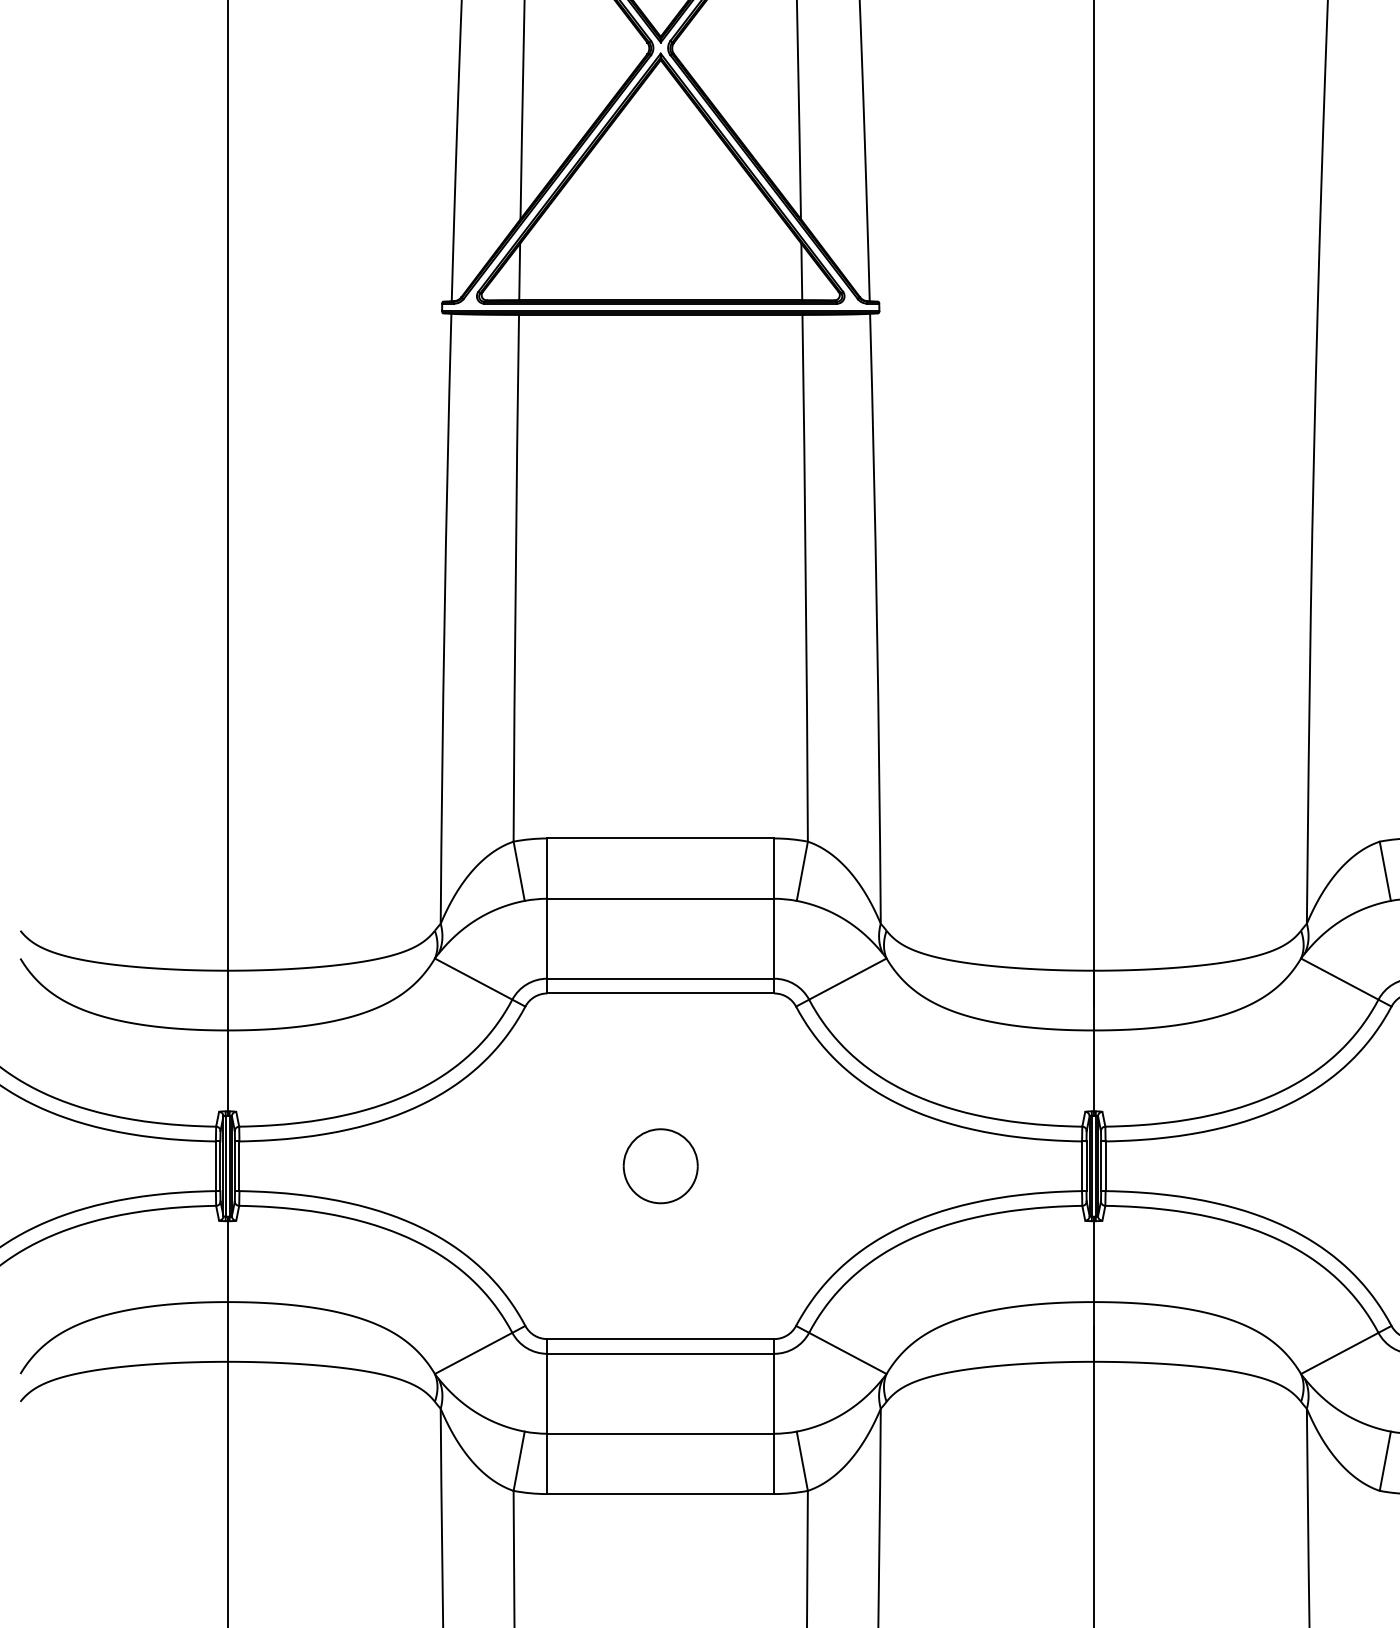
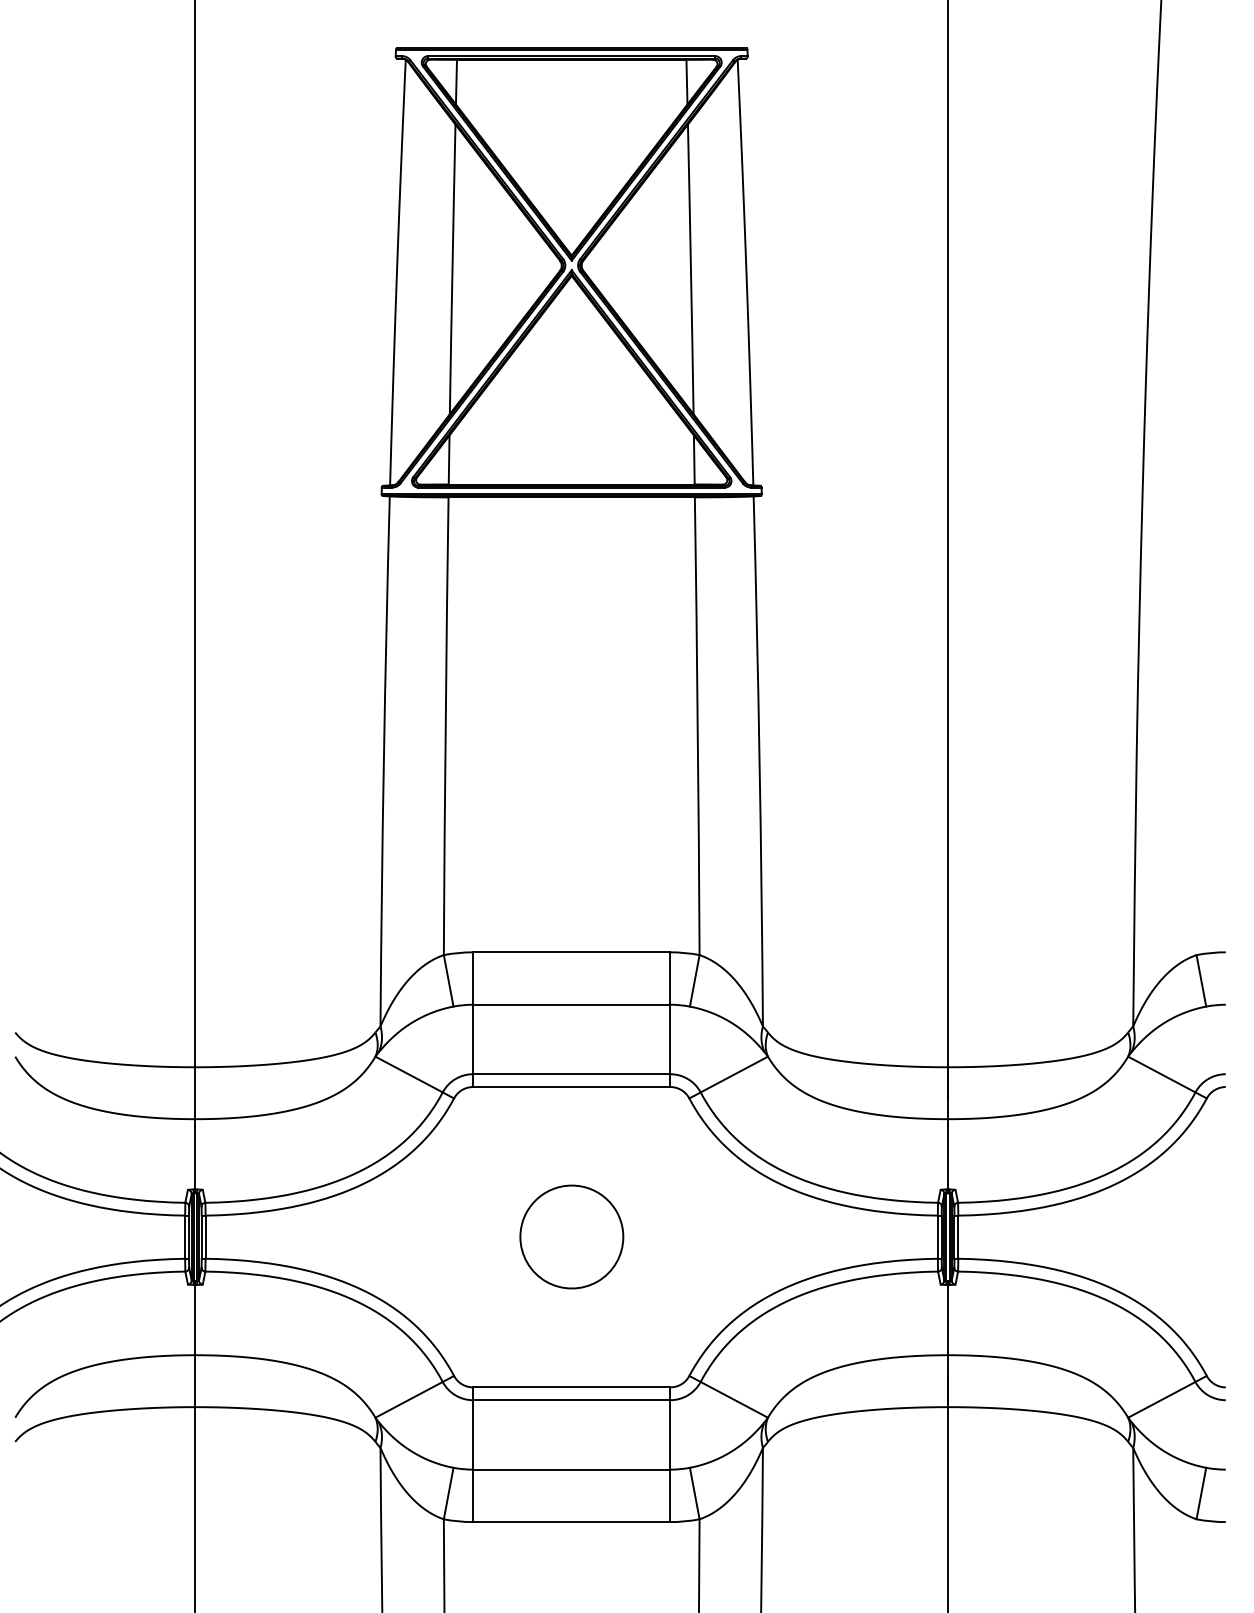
part: (660, 1166) -> (571, 1237), size x1.6

